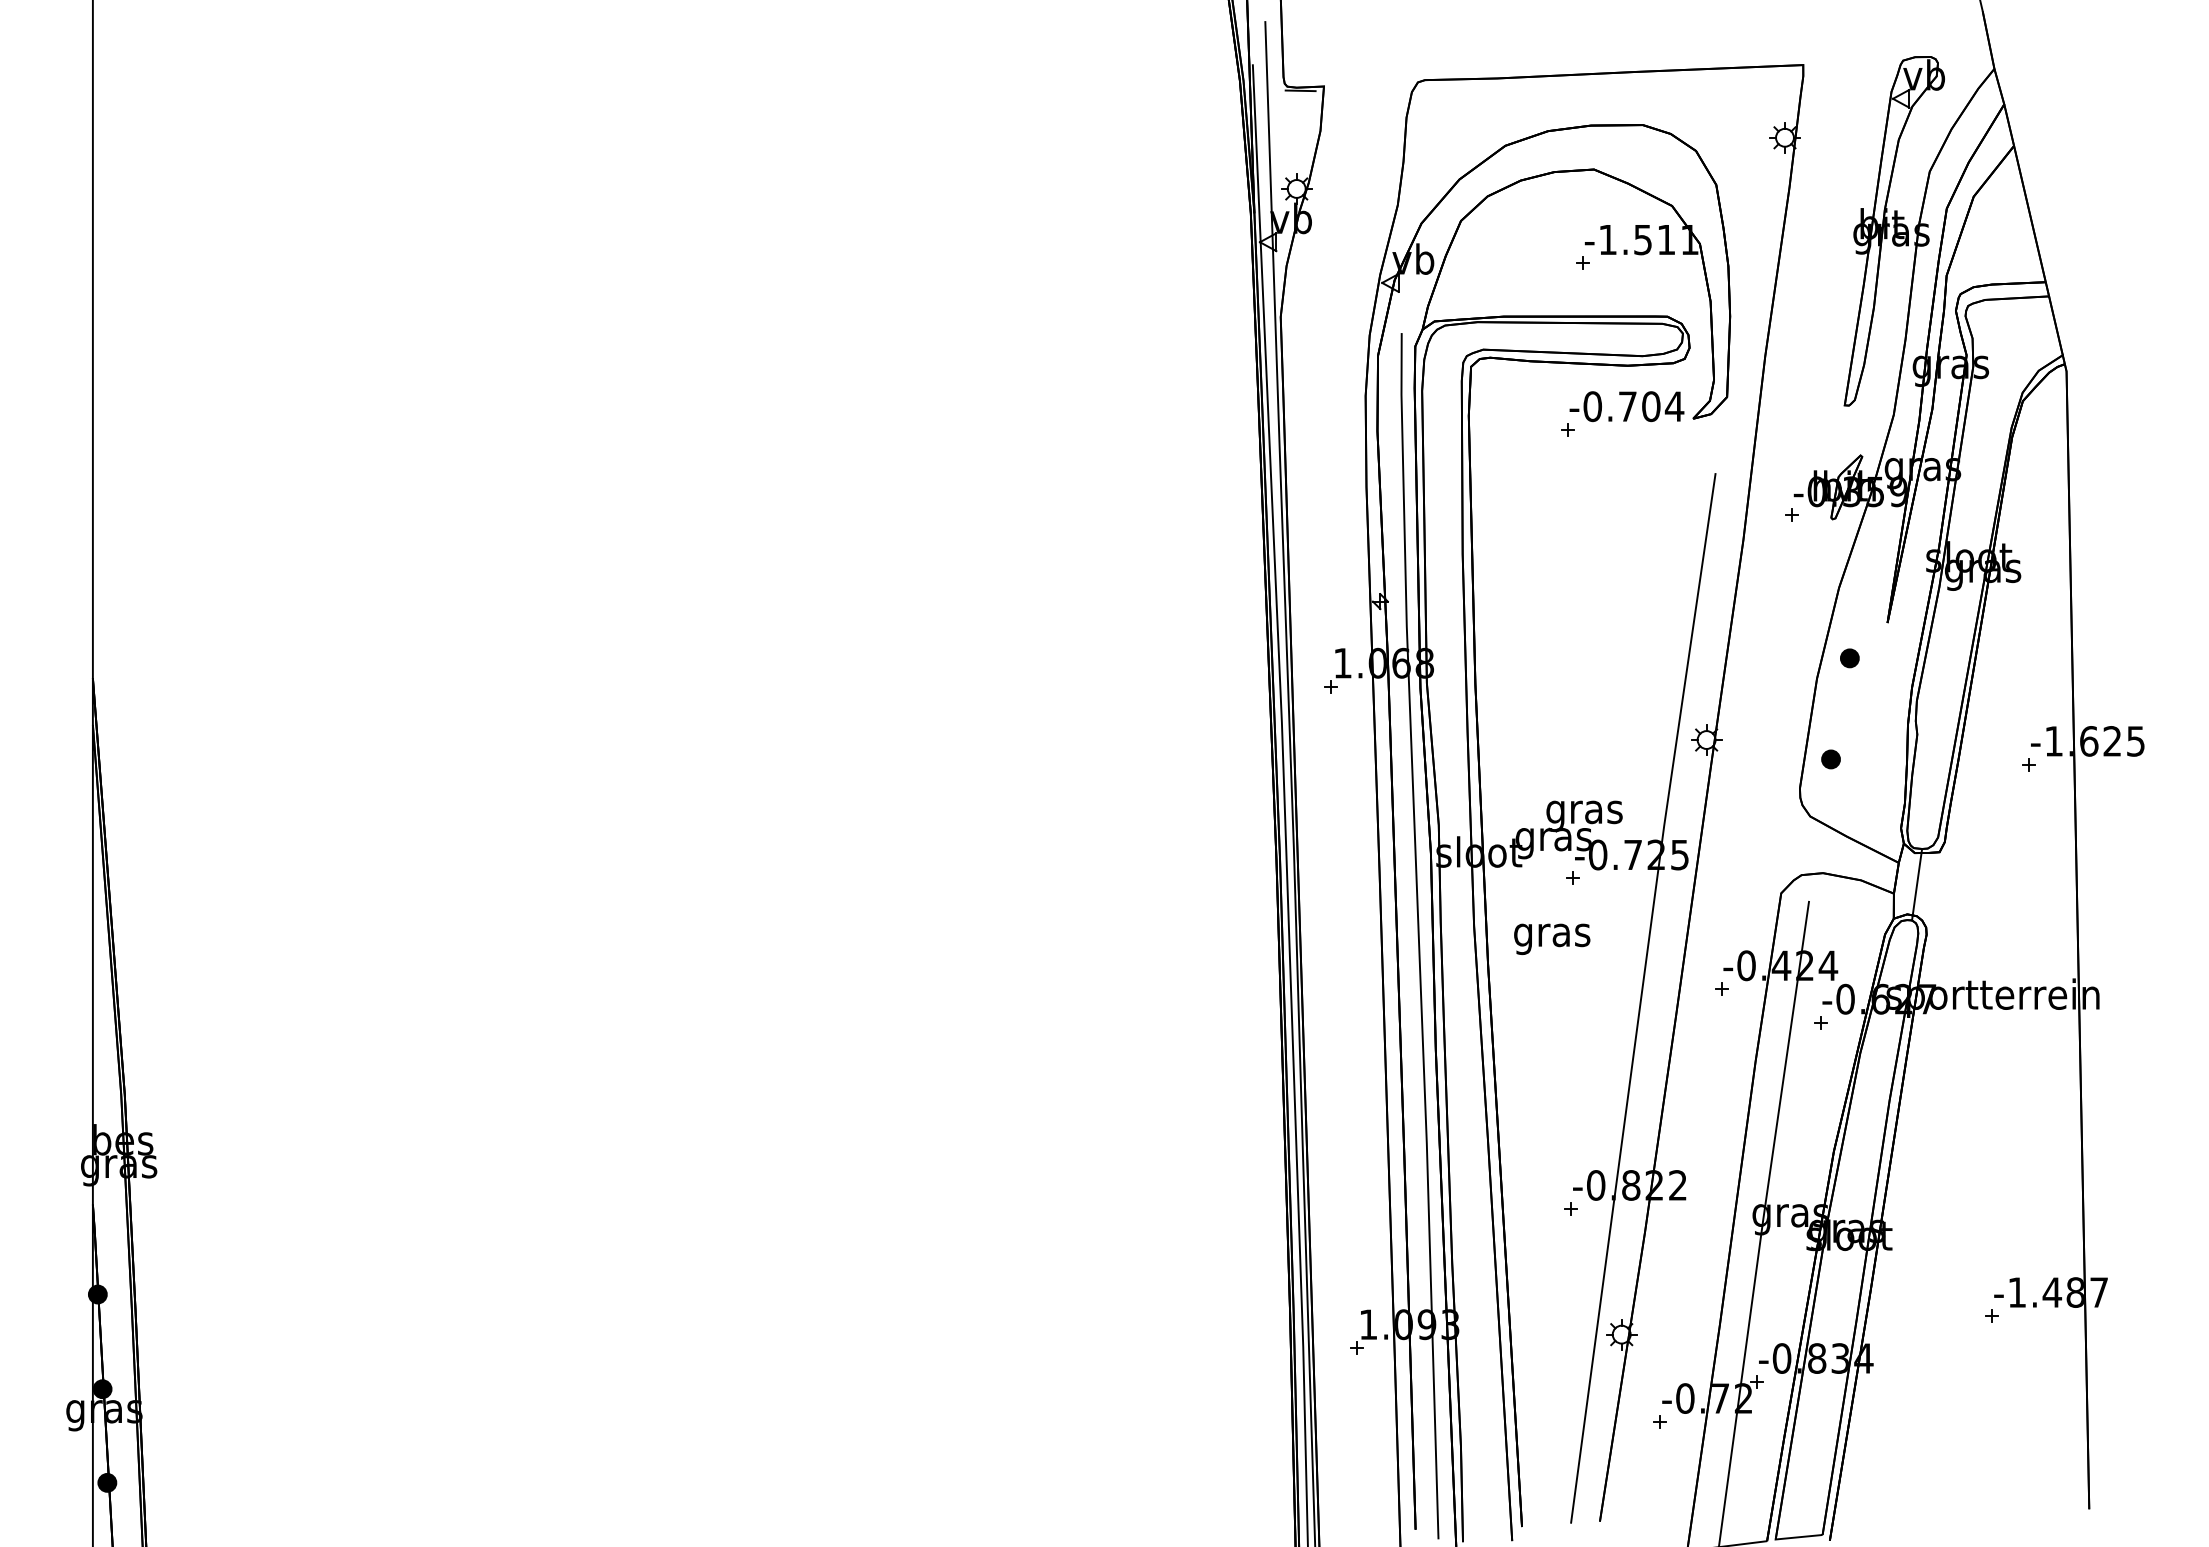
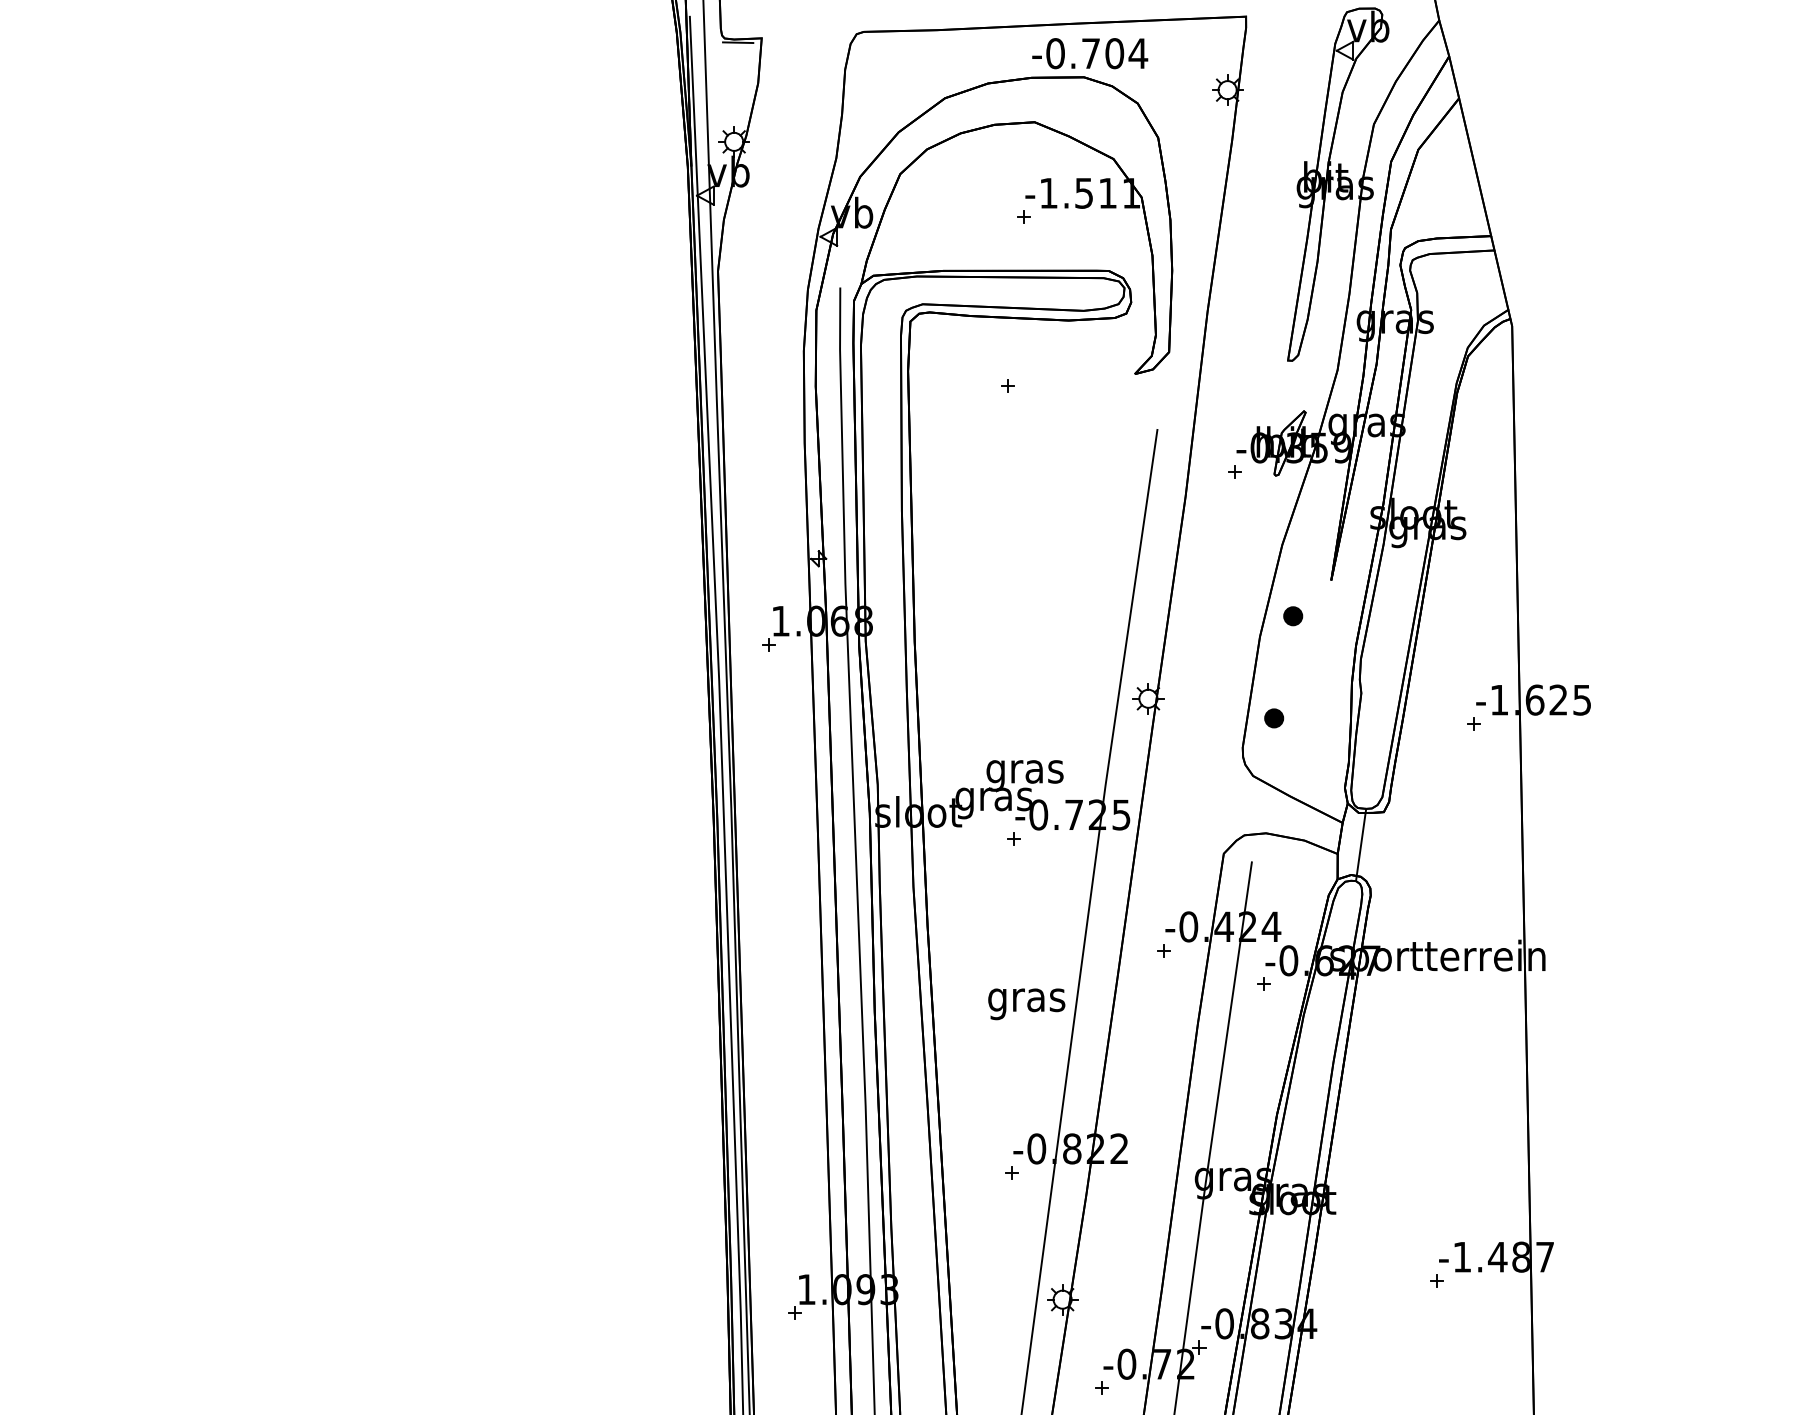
text: (1626, 406) -> (1089, 53), moved
text: (1552, 938) -> (1027, 1003), moved

